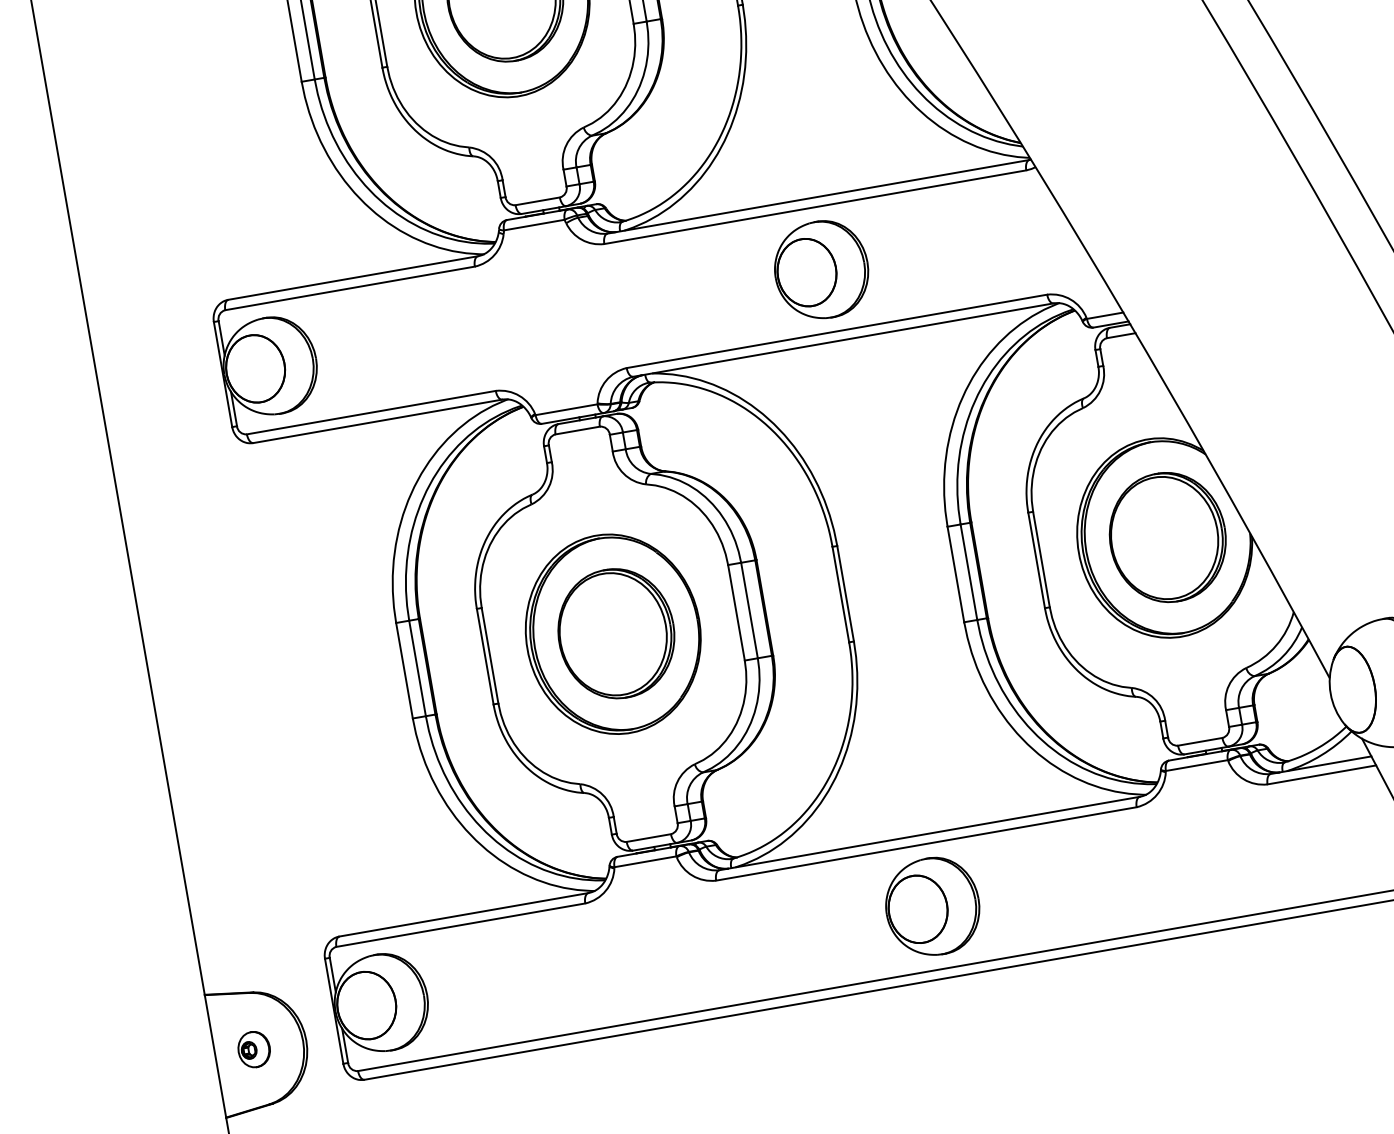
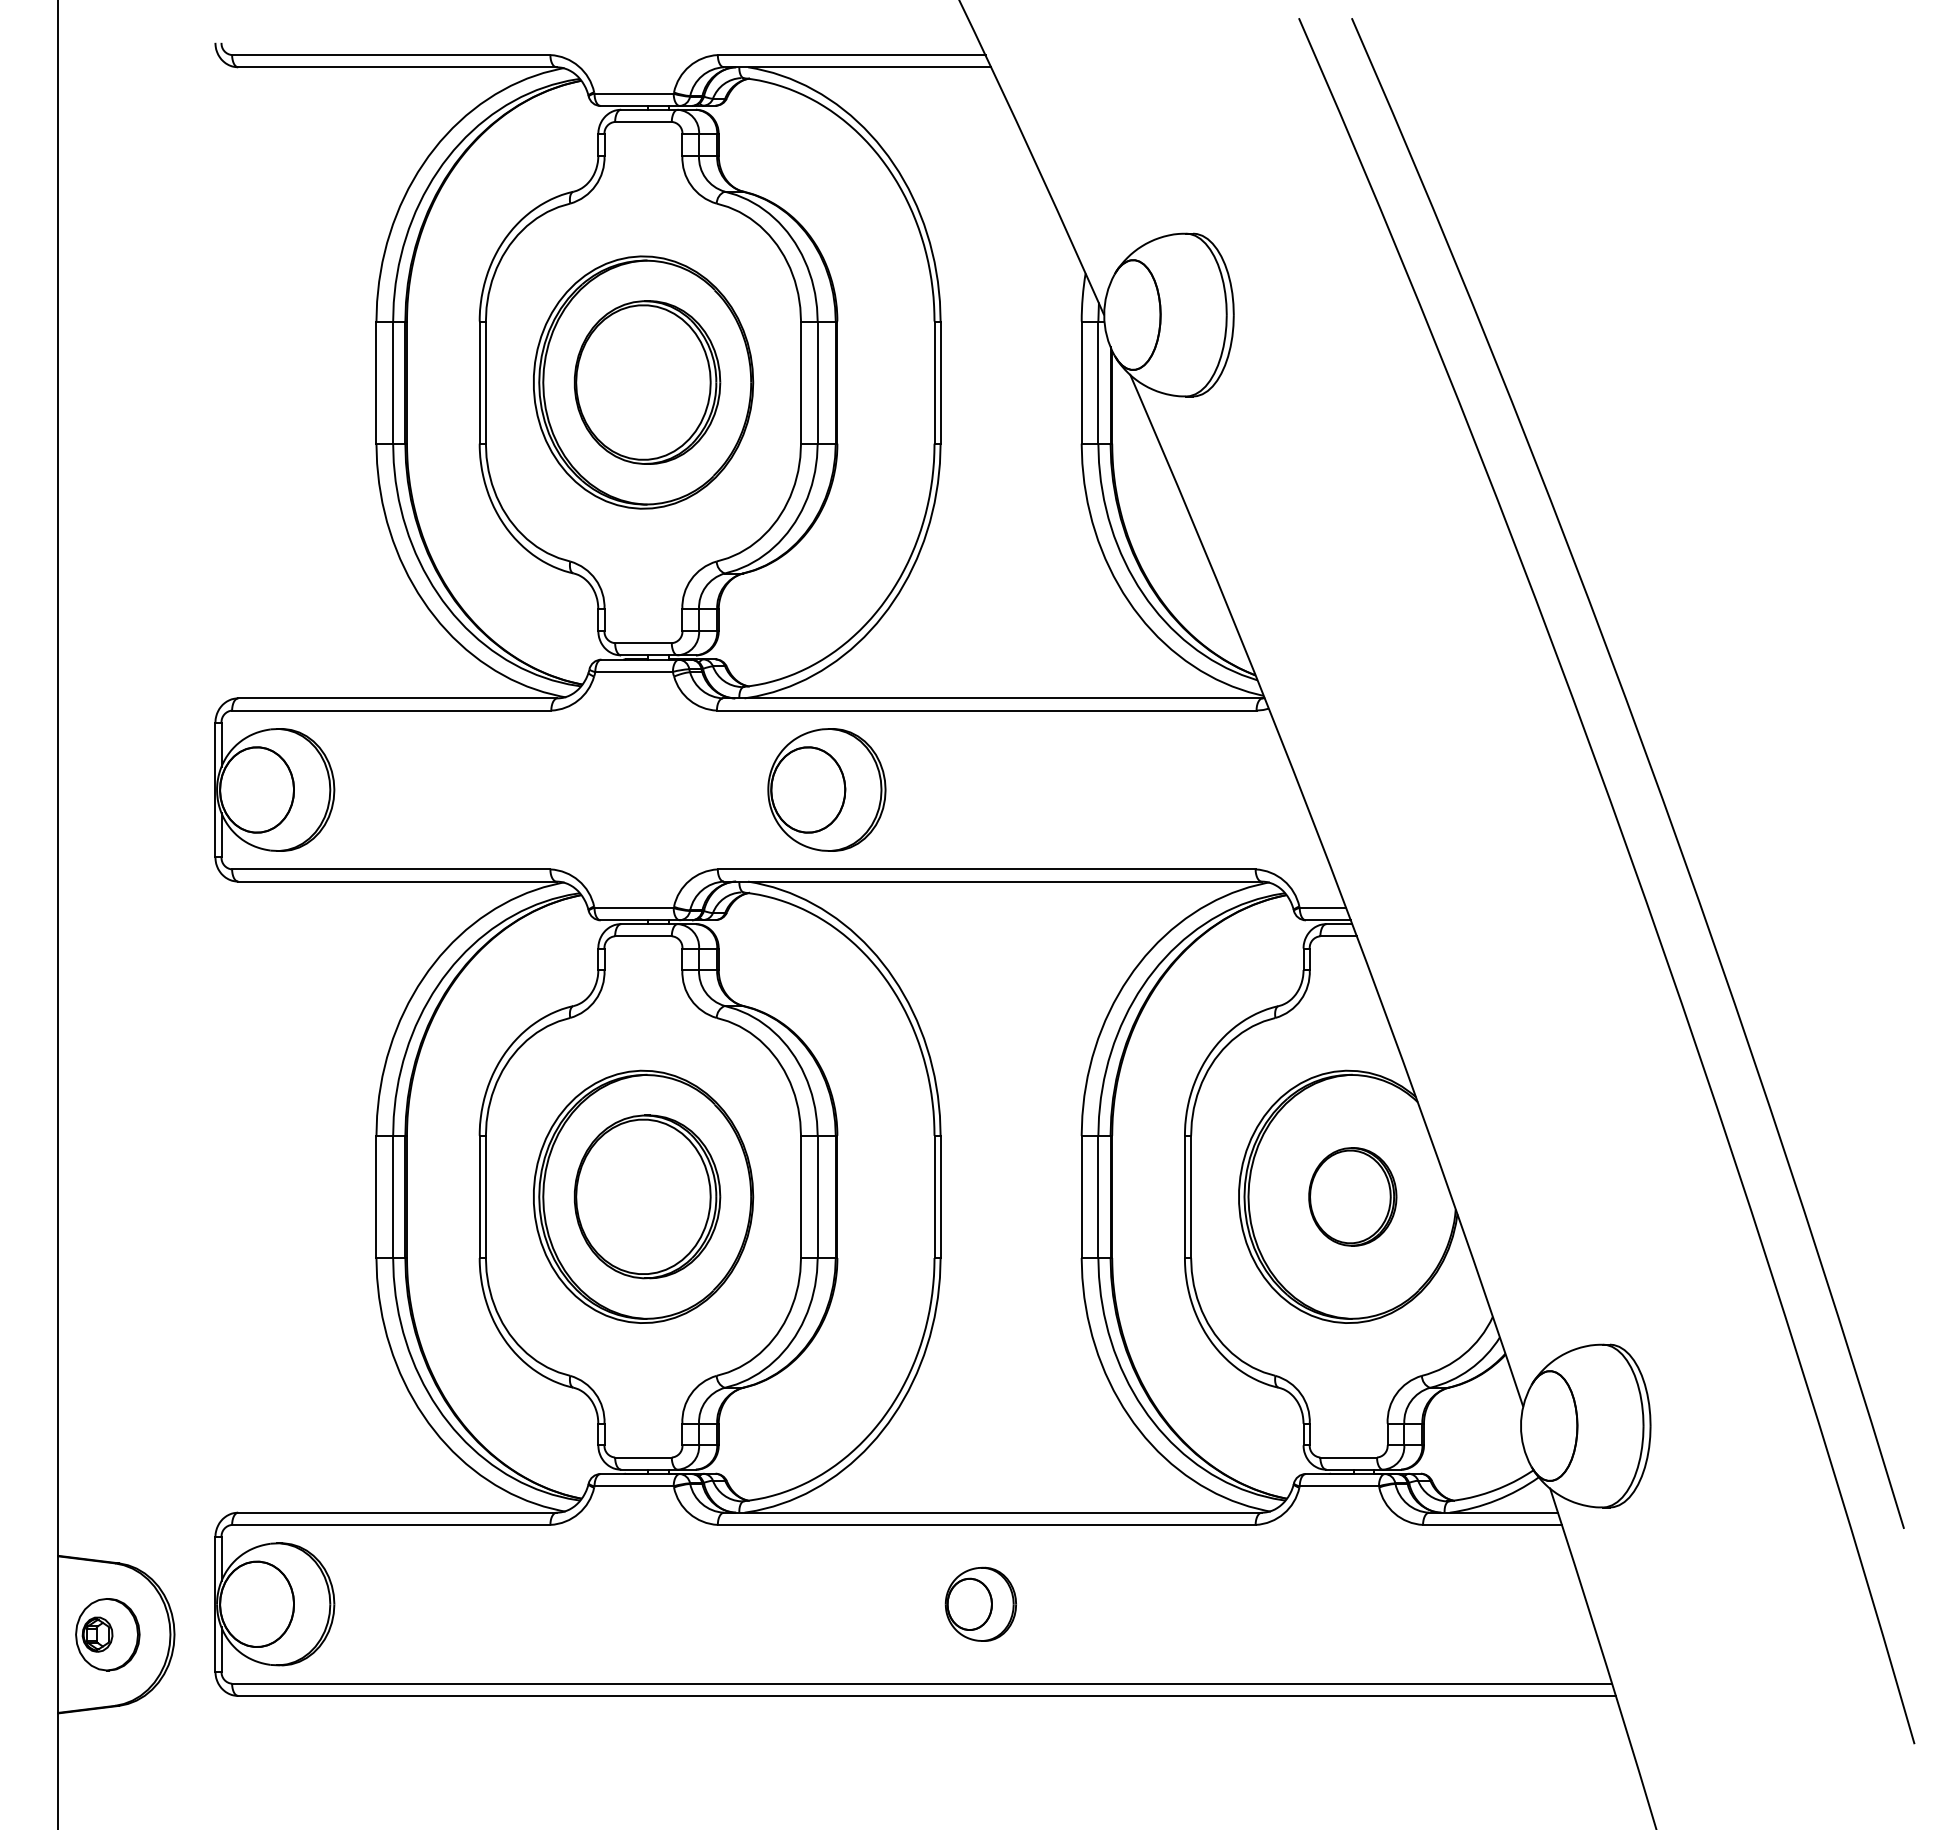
part: (821, 269) -> (826, 789), moved
part: (1167, 537) -> (1352, 1196), size x0.6
part: (932, 906) -> (980, 1604), size x0.6
part: (253, 1049) -> (107, 1634), size x1.6

